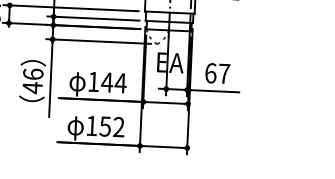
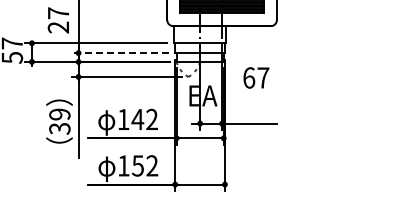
line: (92, 18) -> (119, 53), solid -> dashed
text: (217, 73) -> (256, 77), moved
text: (32, 80) -> (59, 121), 46 -> 39
text: (120, 82) -> (151, 118), 144 -> 142

